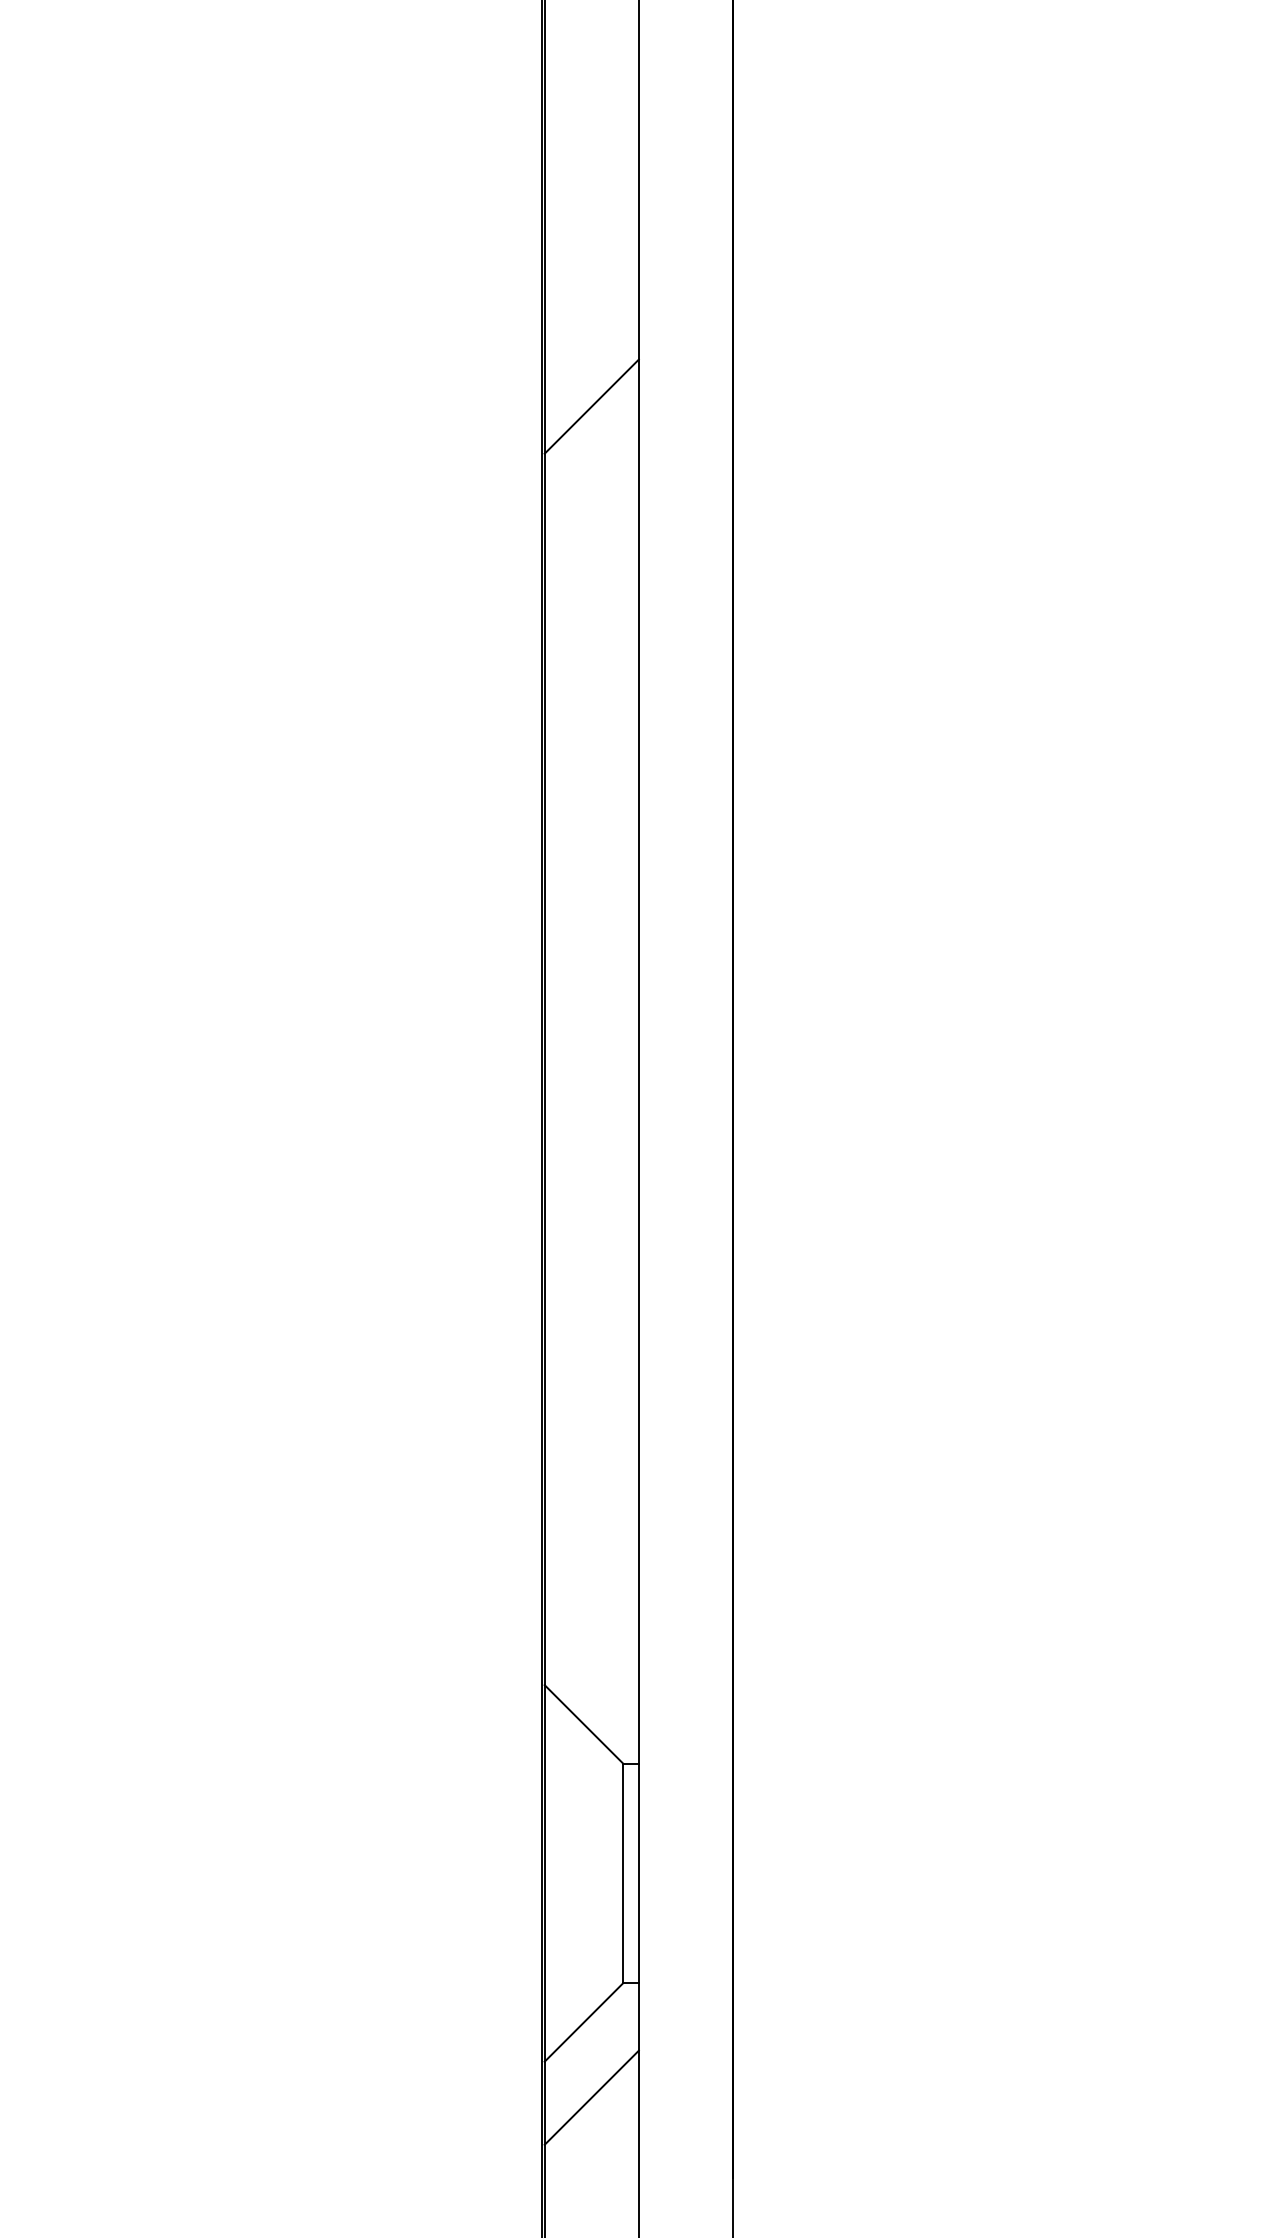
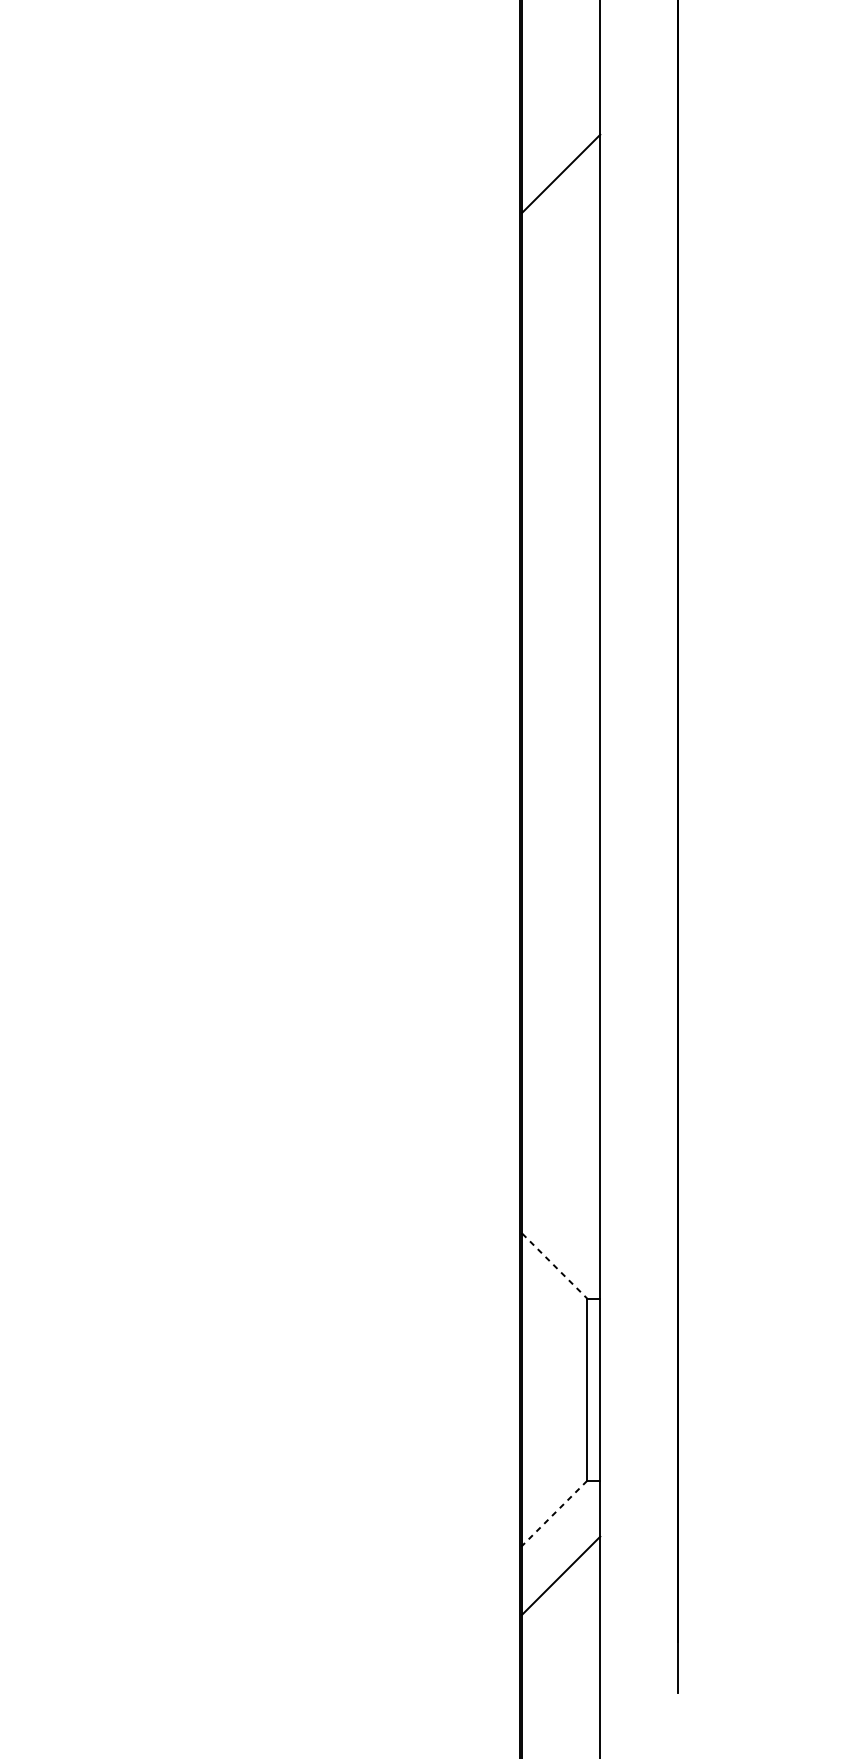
line: (584, 1724) -> (555, 1266), solid -> dashed
line: (583, 2022) -> (554, 1513), solid -> dashed

